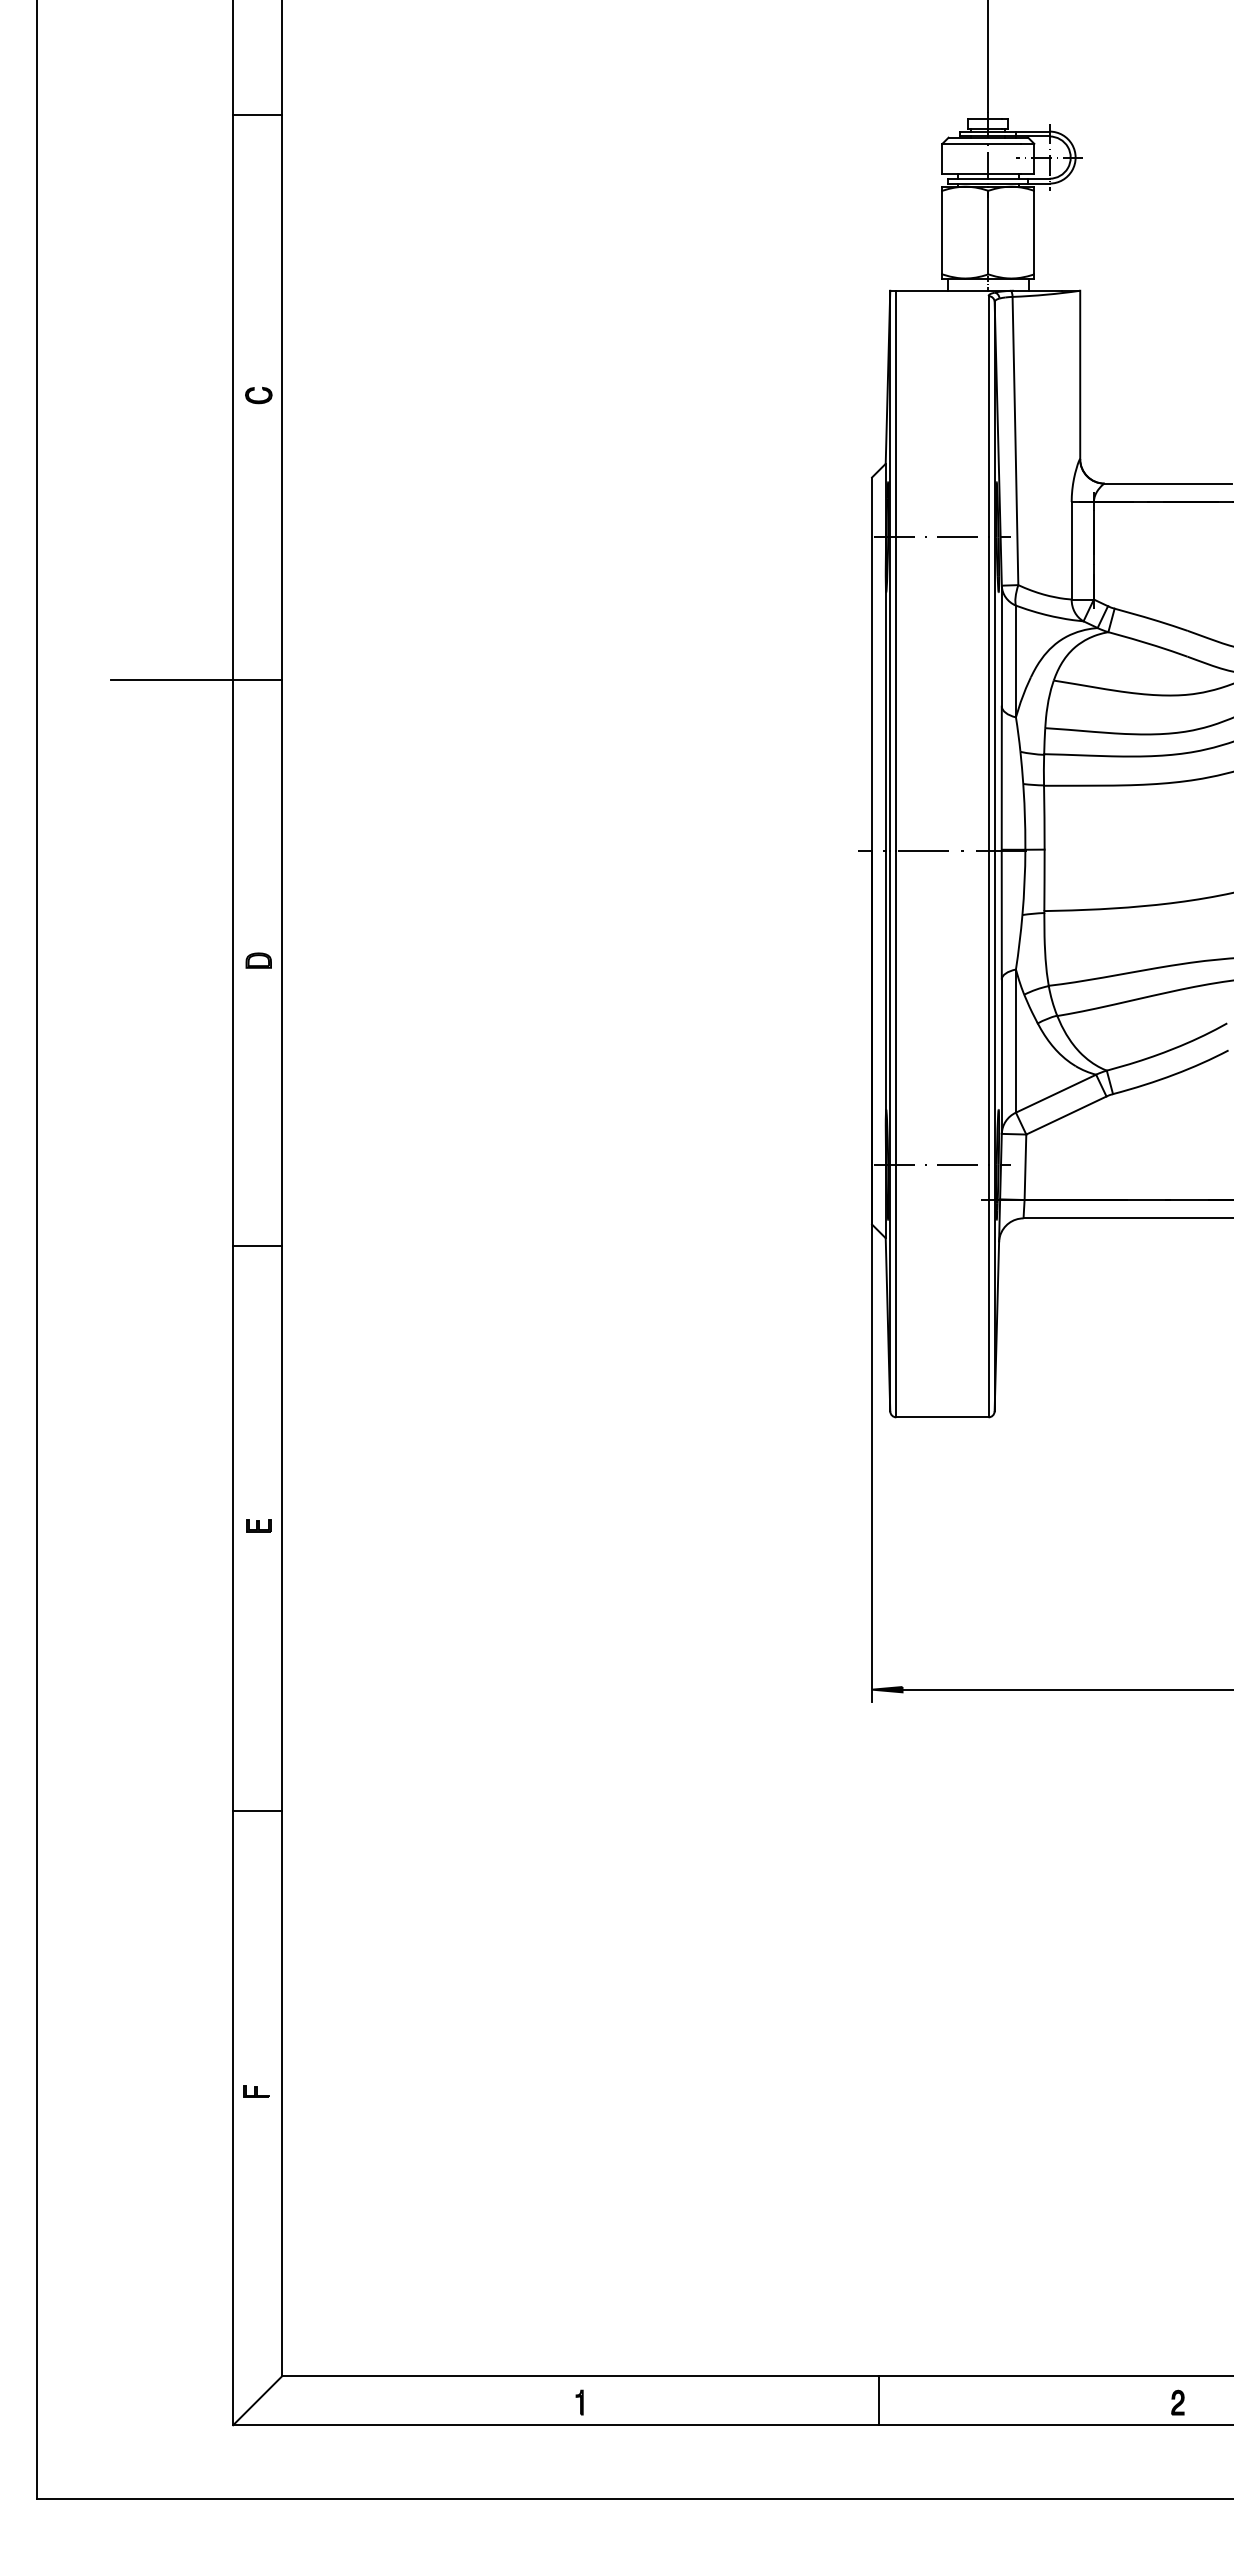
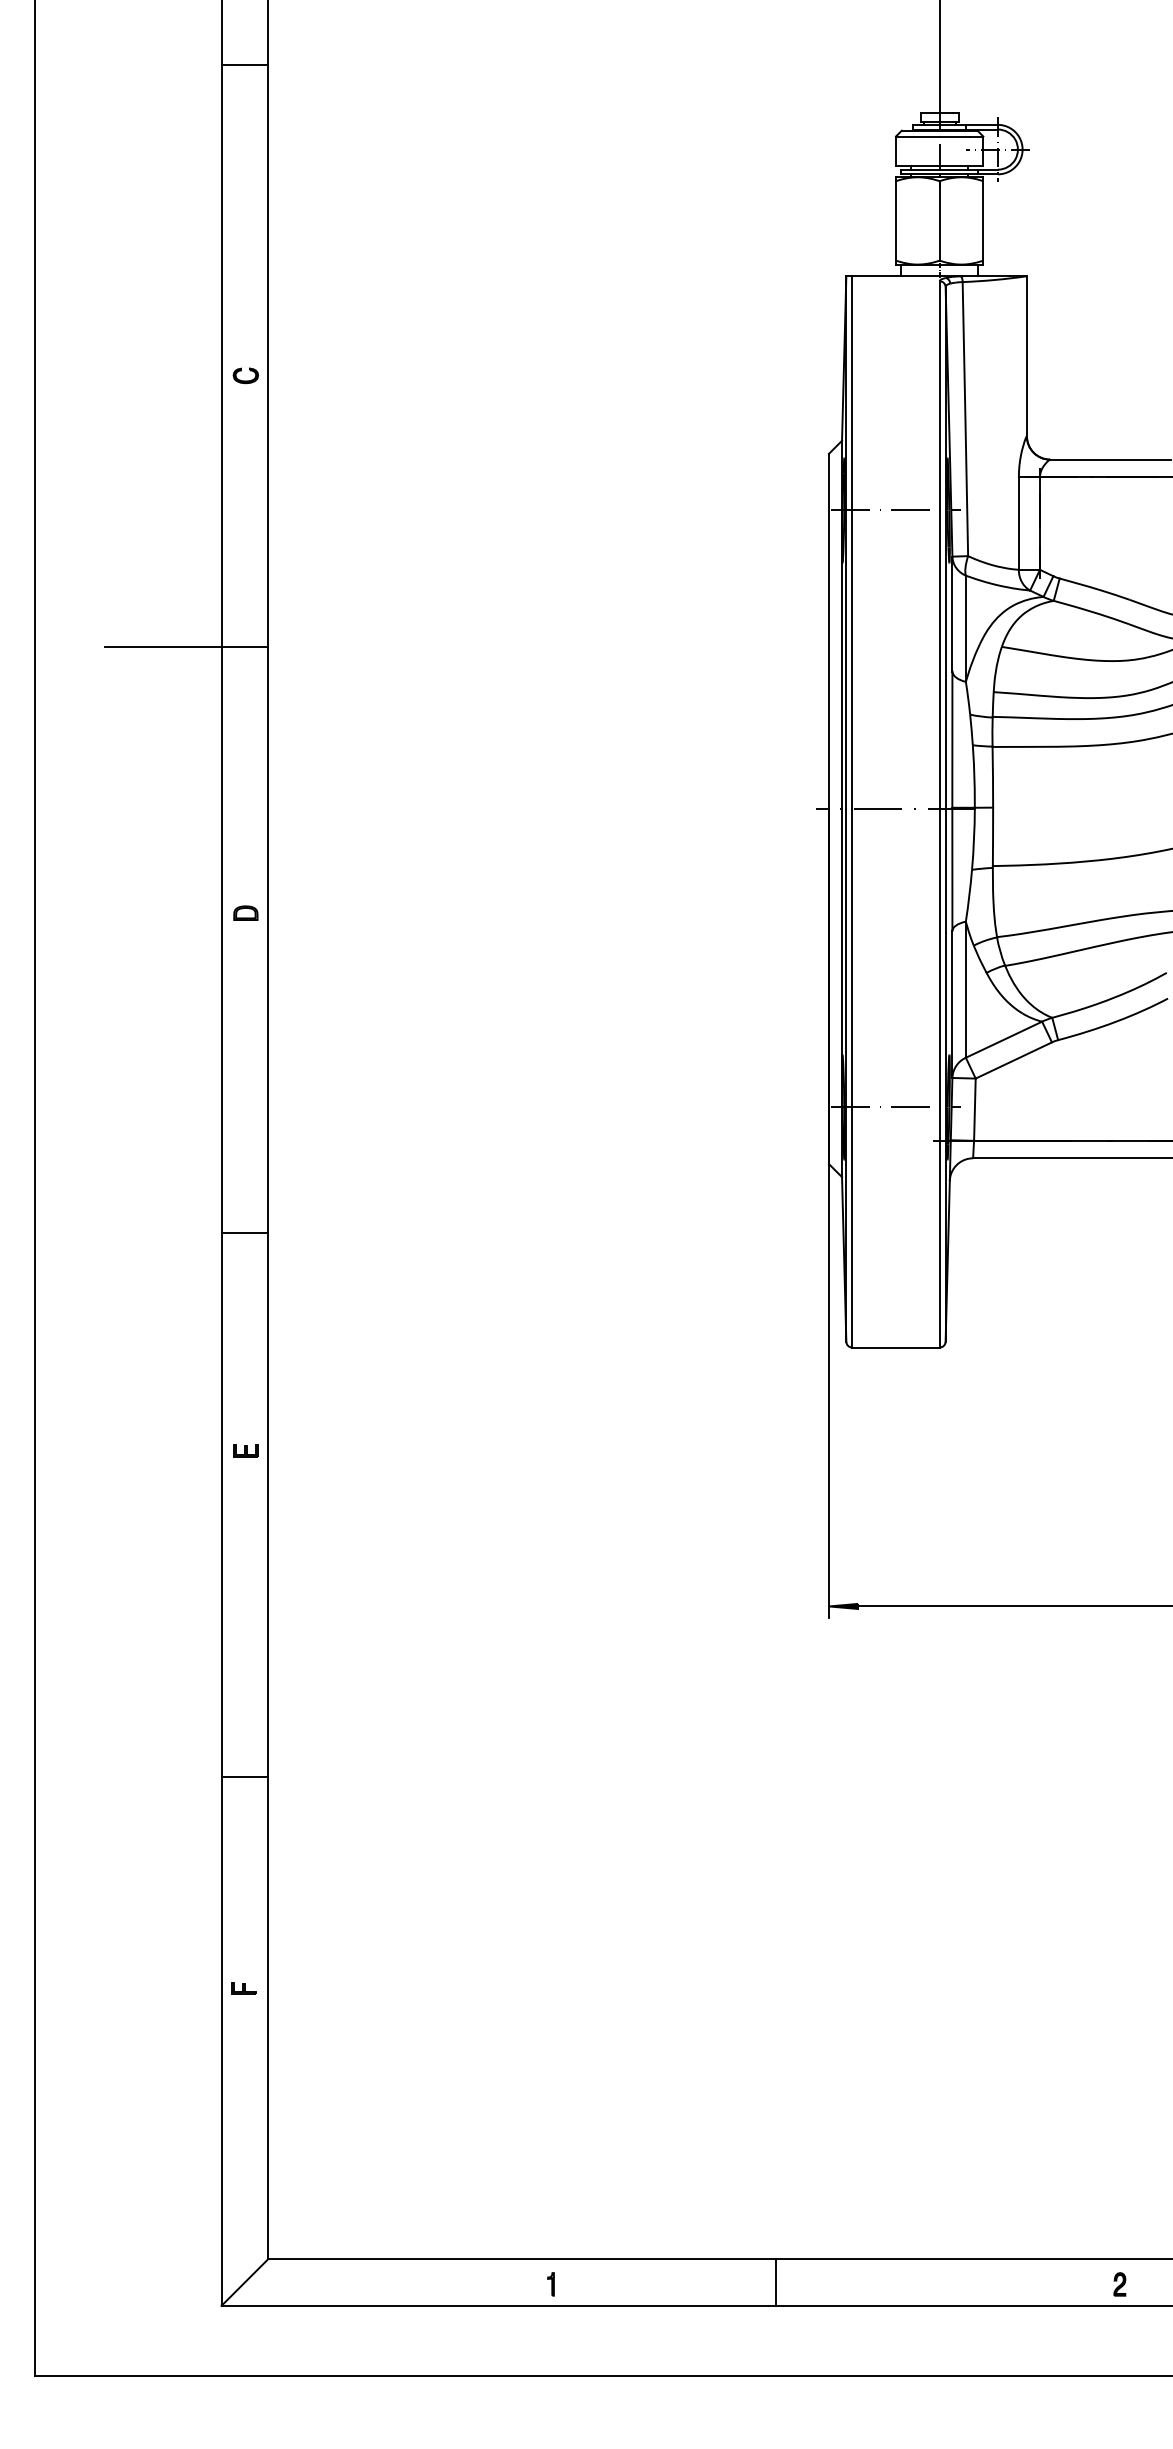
line: (257, 114) -> (244, 64), moved
line: (257, 1245) -> (244, 1232), moved
line: (257, 1810) -> (244, 1776), moved
line: (879, 2400) -> (776, 2282), moved

